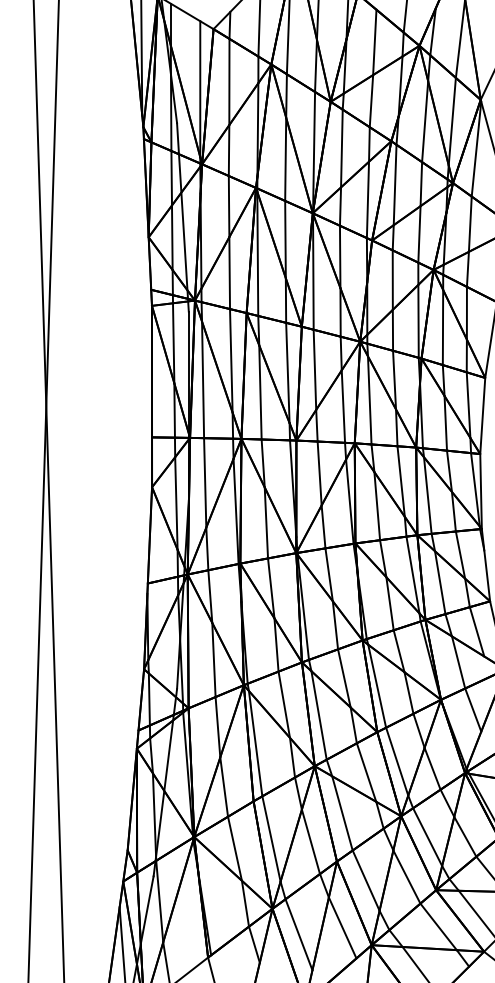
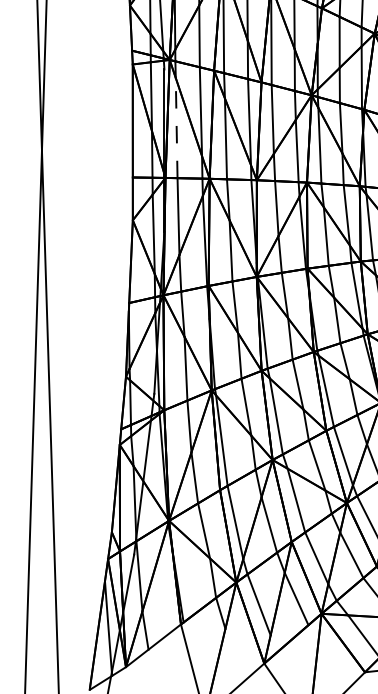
line: (203, 379) -> (177, 127), solid -> dashed

